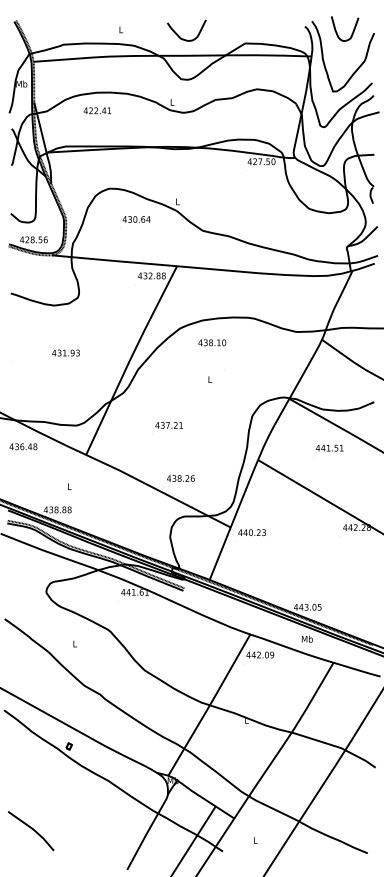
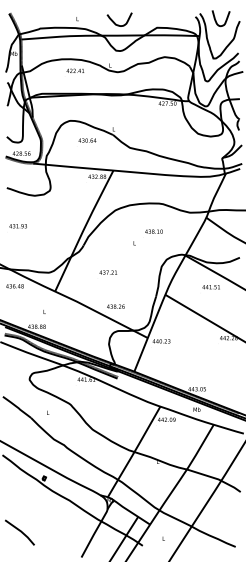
text: (97, 110) -> (75, 70), moved
text: (211, 342) -> (153, 231), moved
text: (64, 353) -> (17, 226), moved

